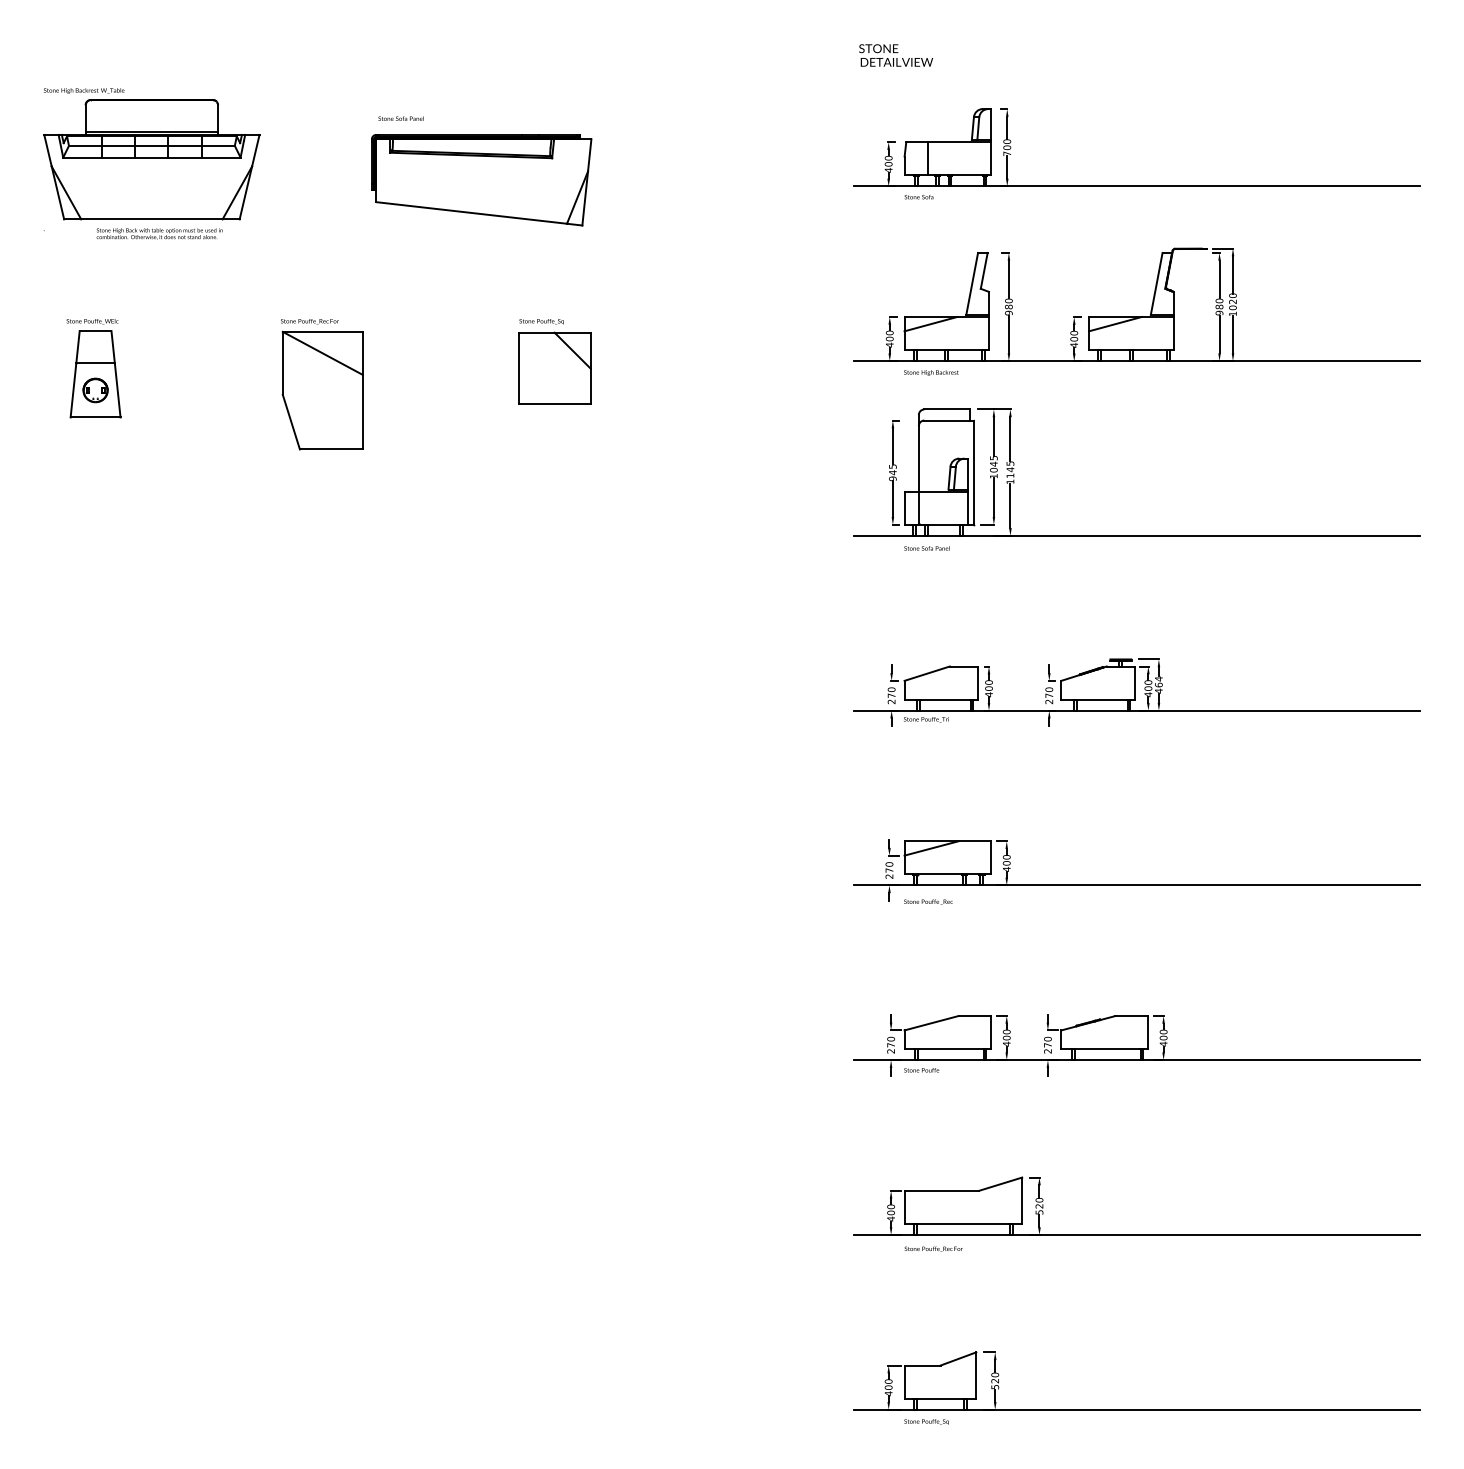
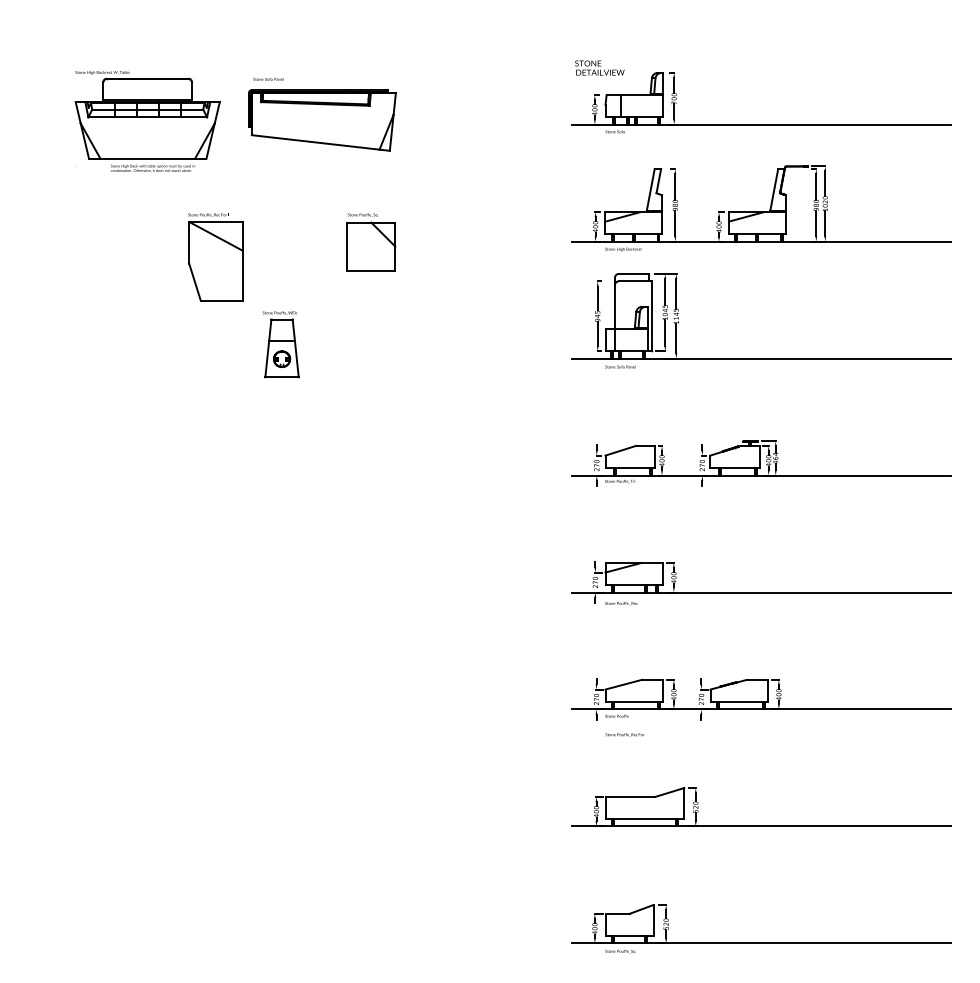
text: (895, 54) -> (599, 67), moved
part: (151, 163) -> (147, 121), moved
part: (93, 368) -> (280, 344), moved
text: (932, 1248) -> (624, 734), moved

